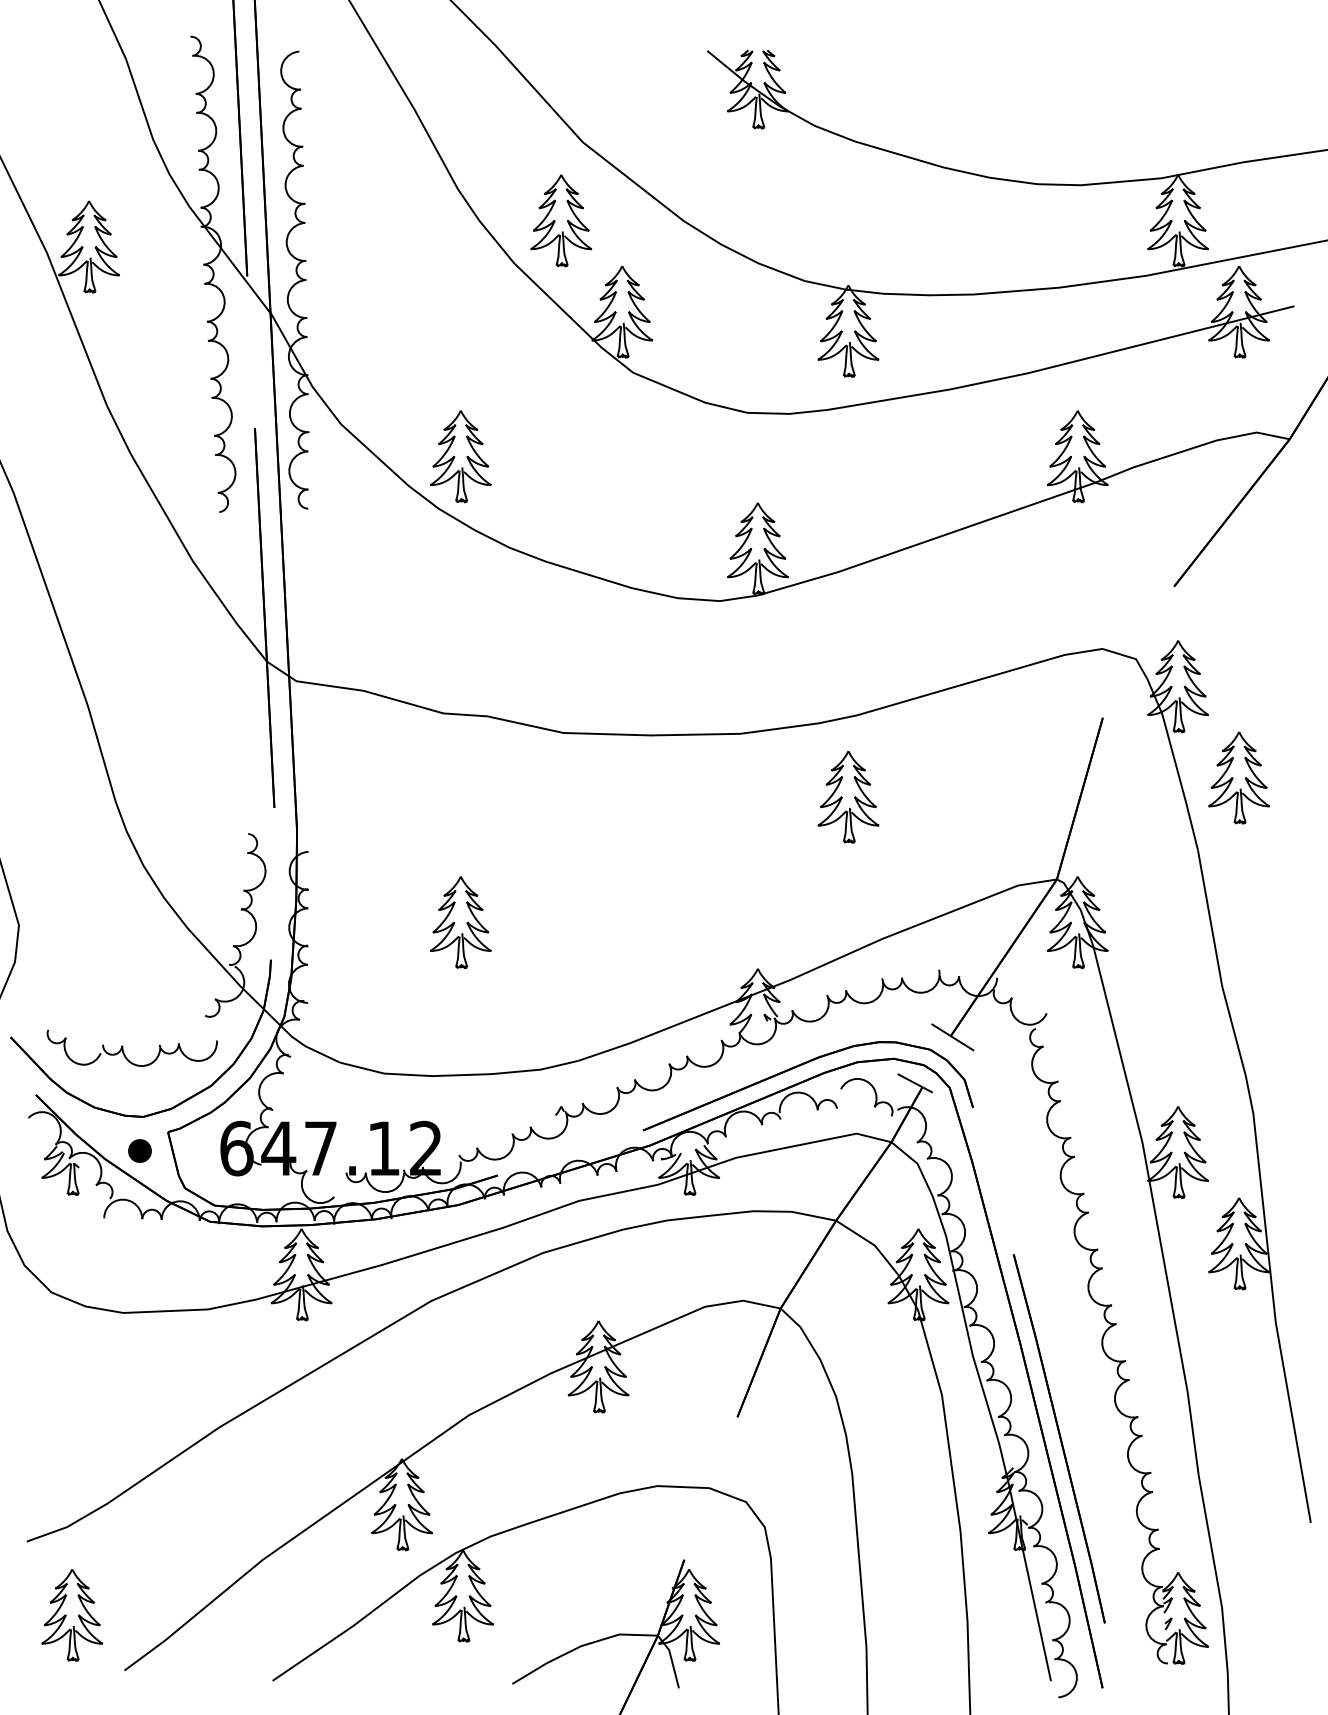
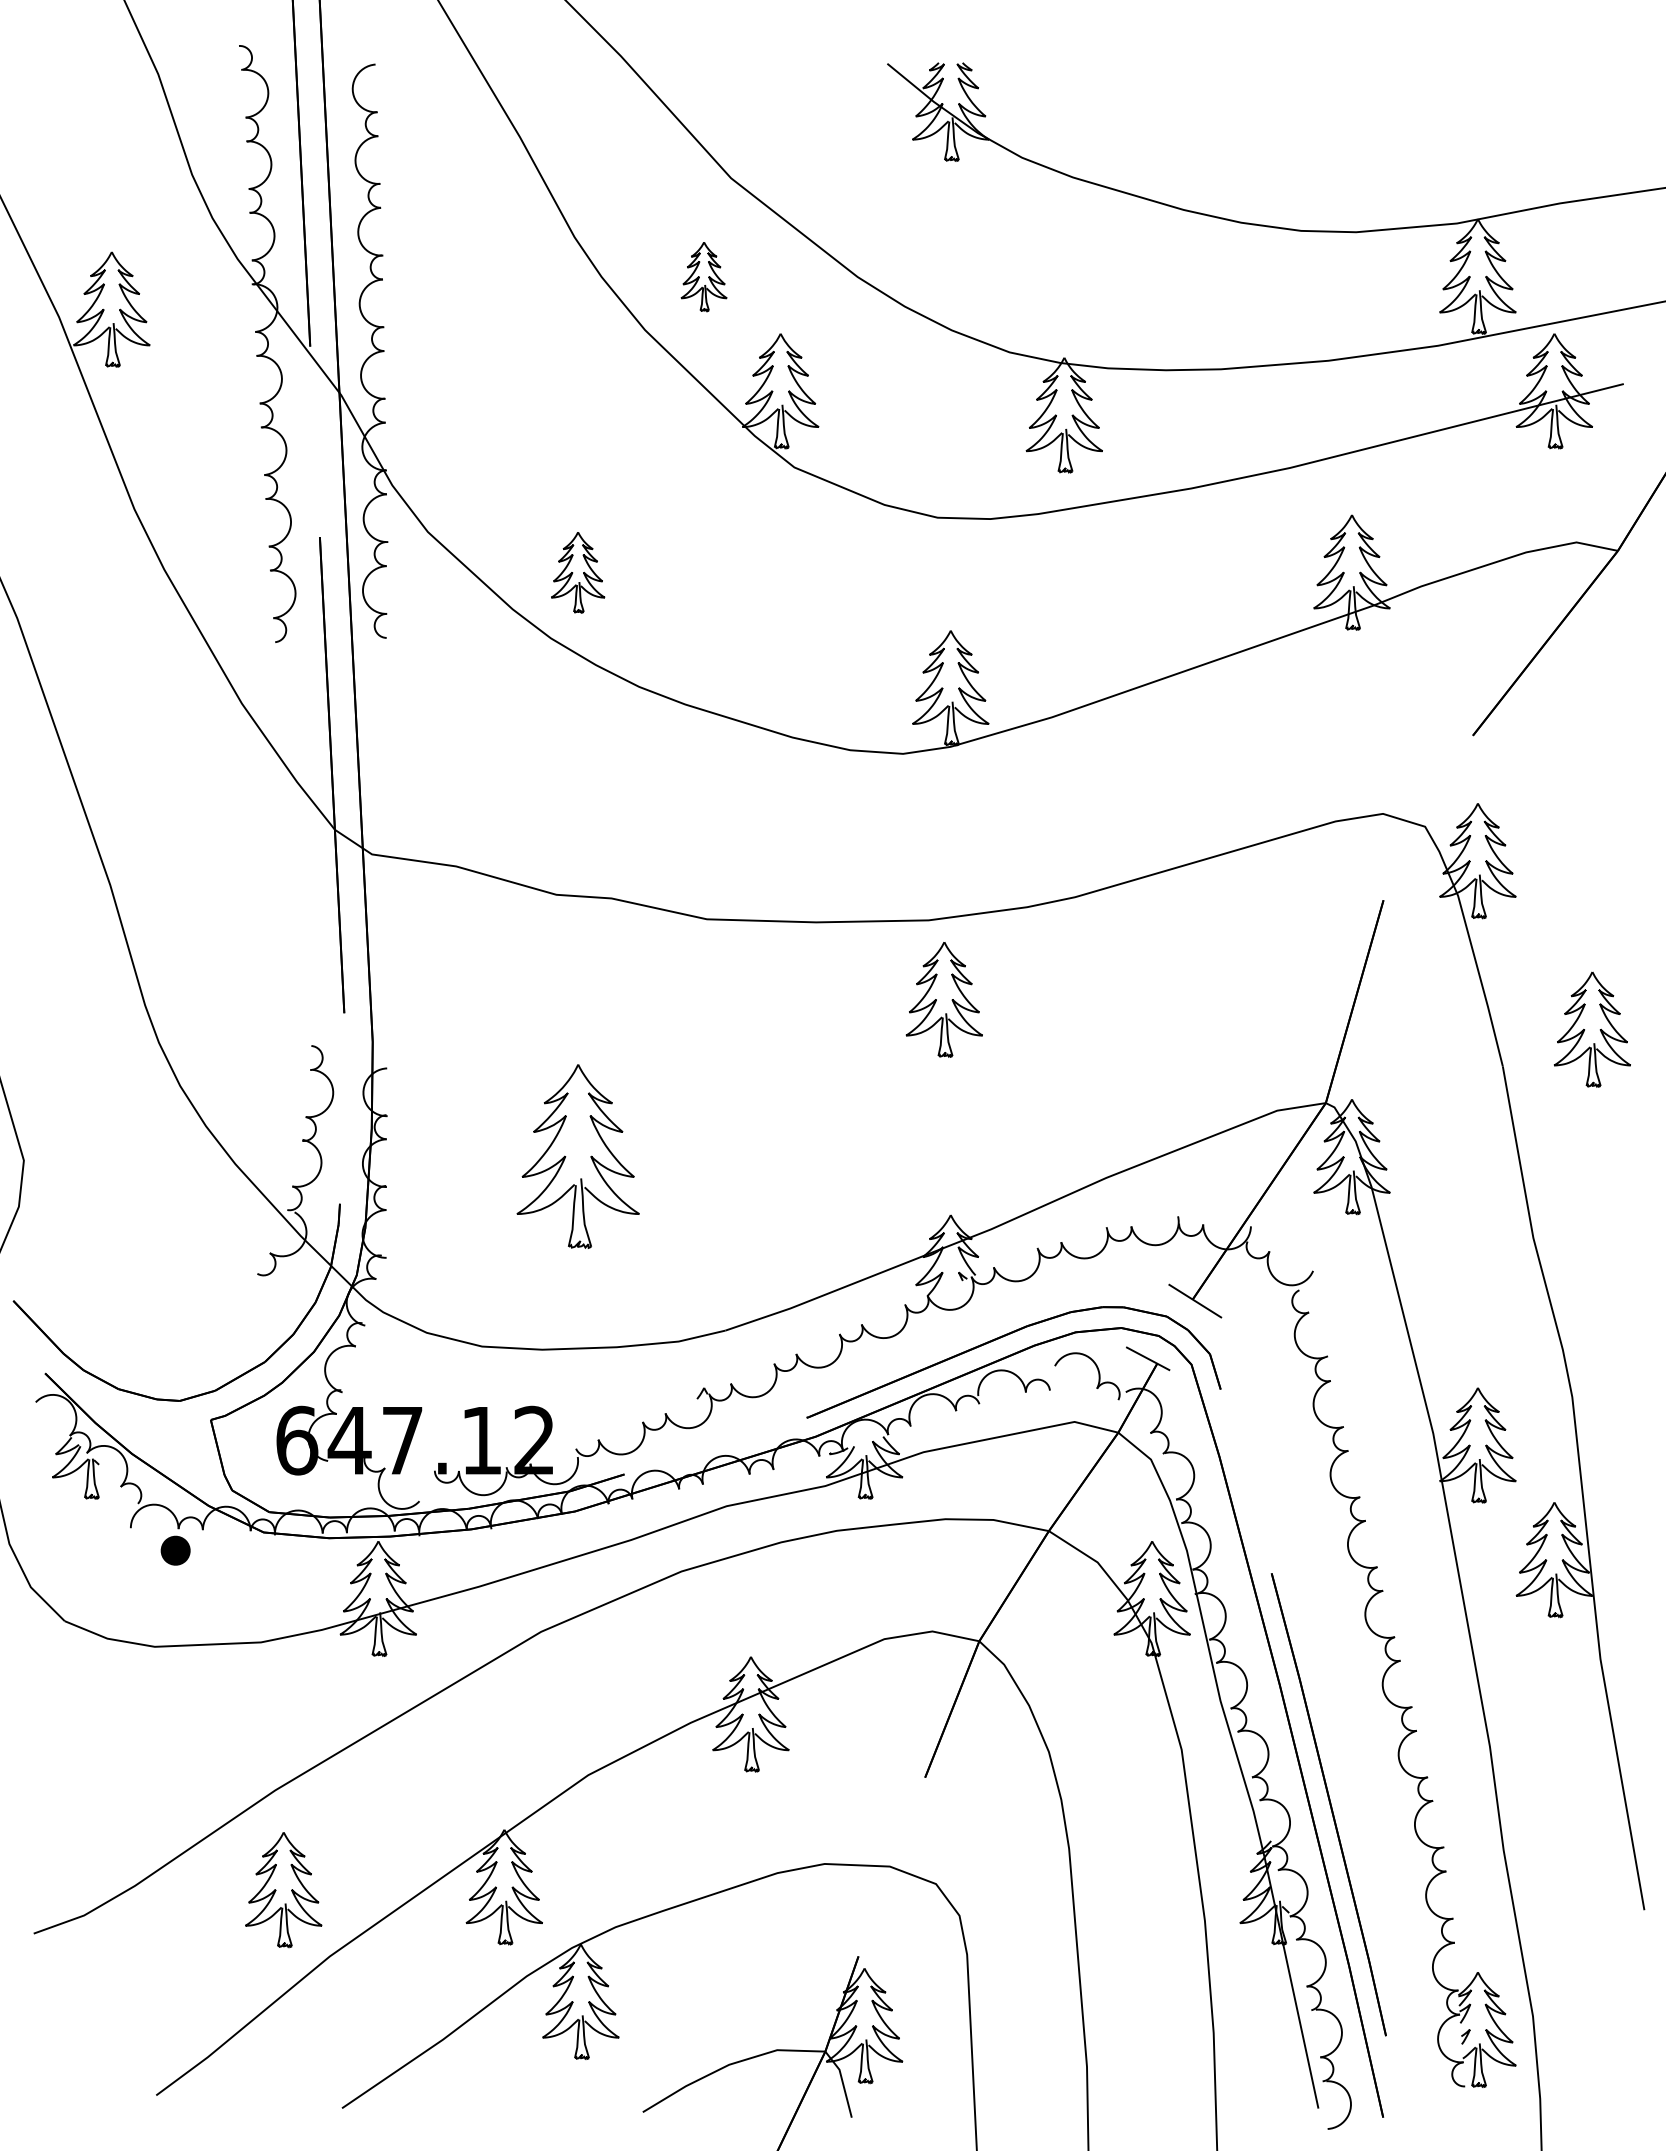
part: (560, 220) -> (703, 276), size x0.6
part: (460, 456) -> (577, 572), size x0.7
part: (1238, 777) -> (1591, 1029), moved
part: (847, 796) -> (943, 999), moved
part: (460, 922) -> (577, 1157), size x1.6
part: (123, 1051) -> (155, 1318), removed
part: (139, 1150) -> (175, 1550), moved
part: (72, 1615) -> (283, 1890), moved

